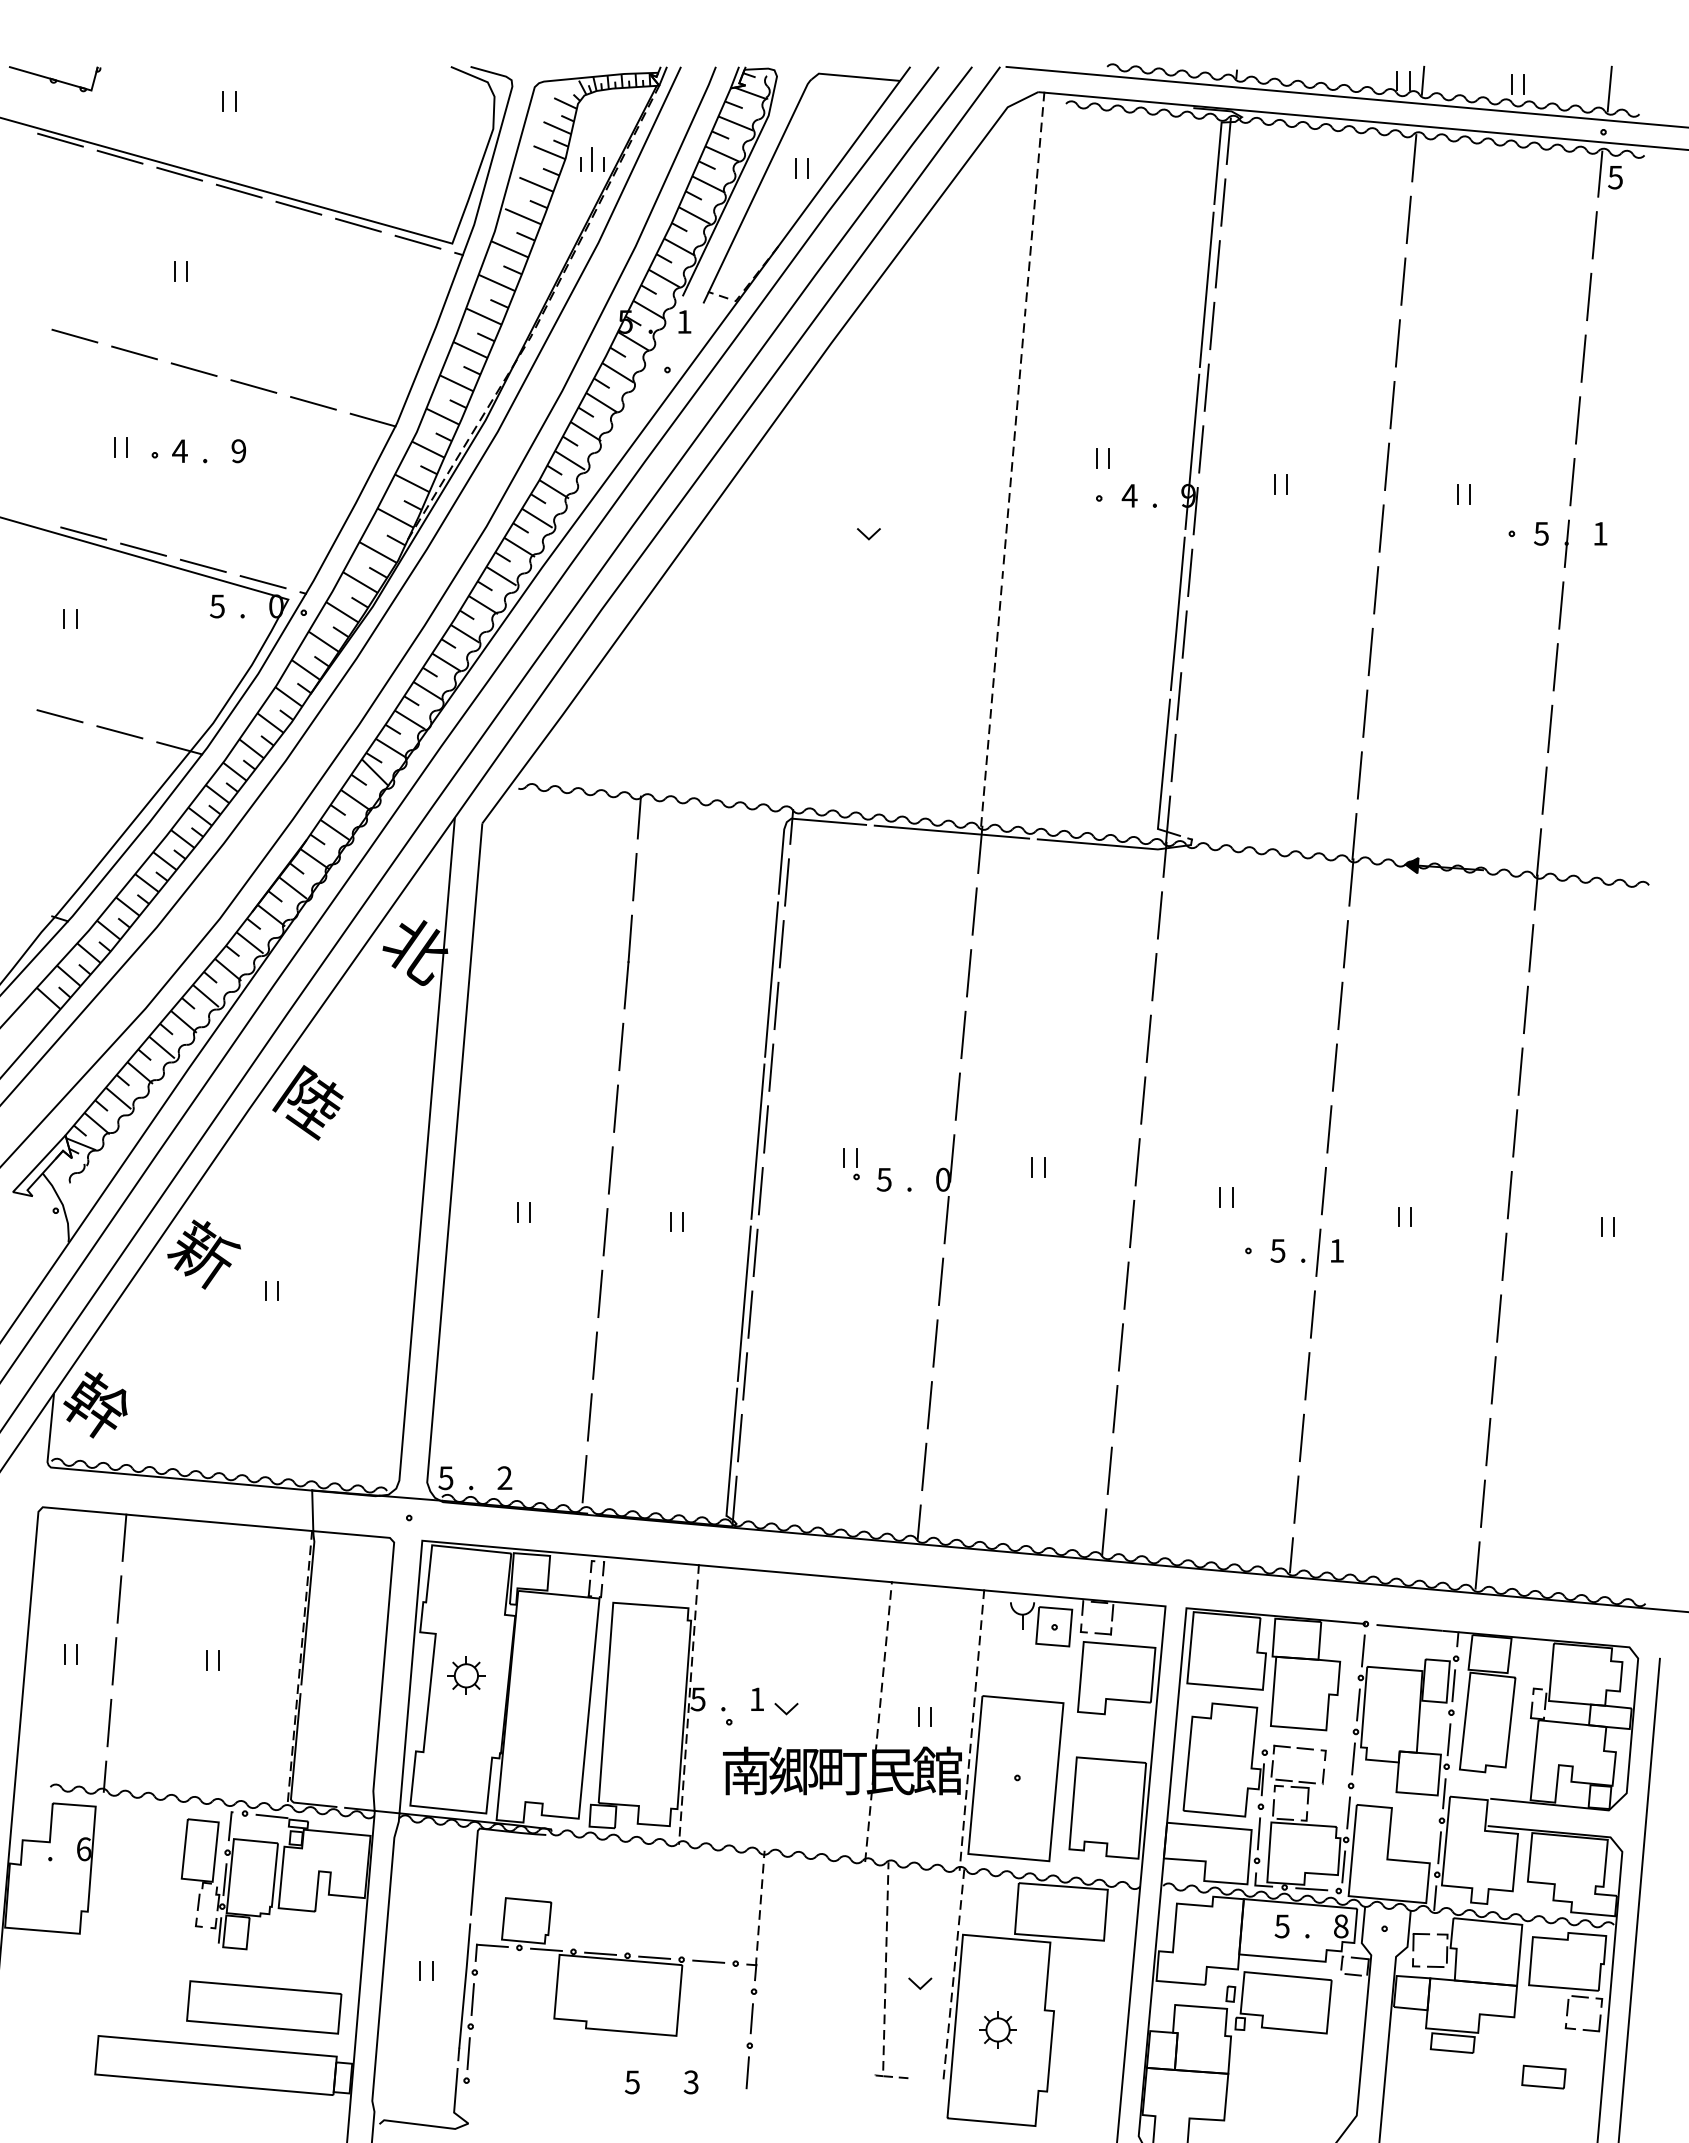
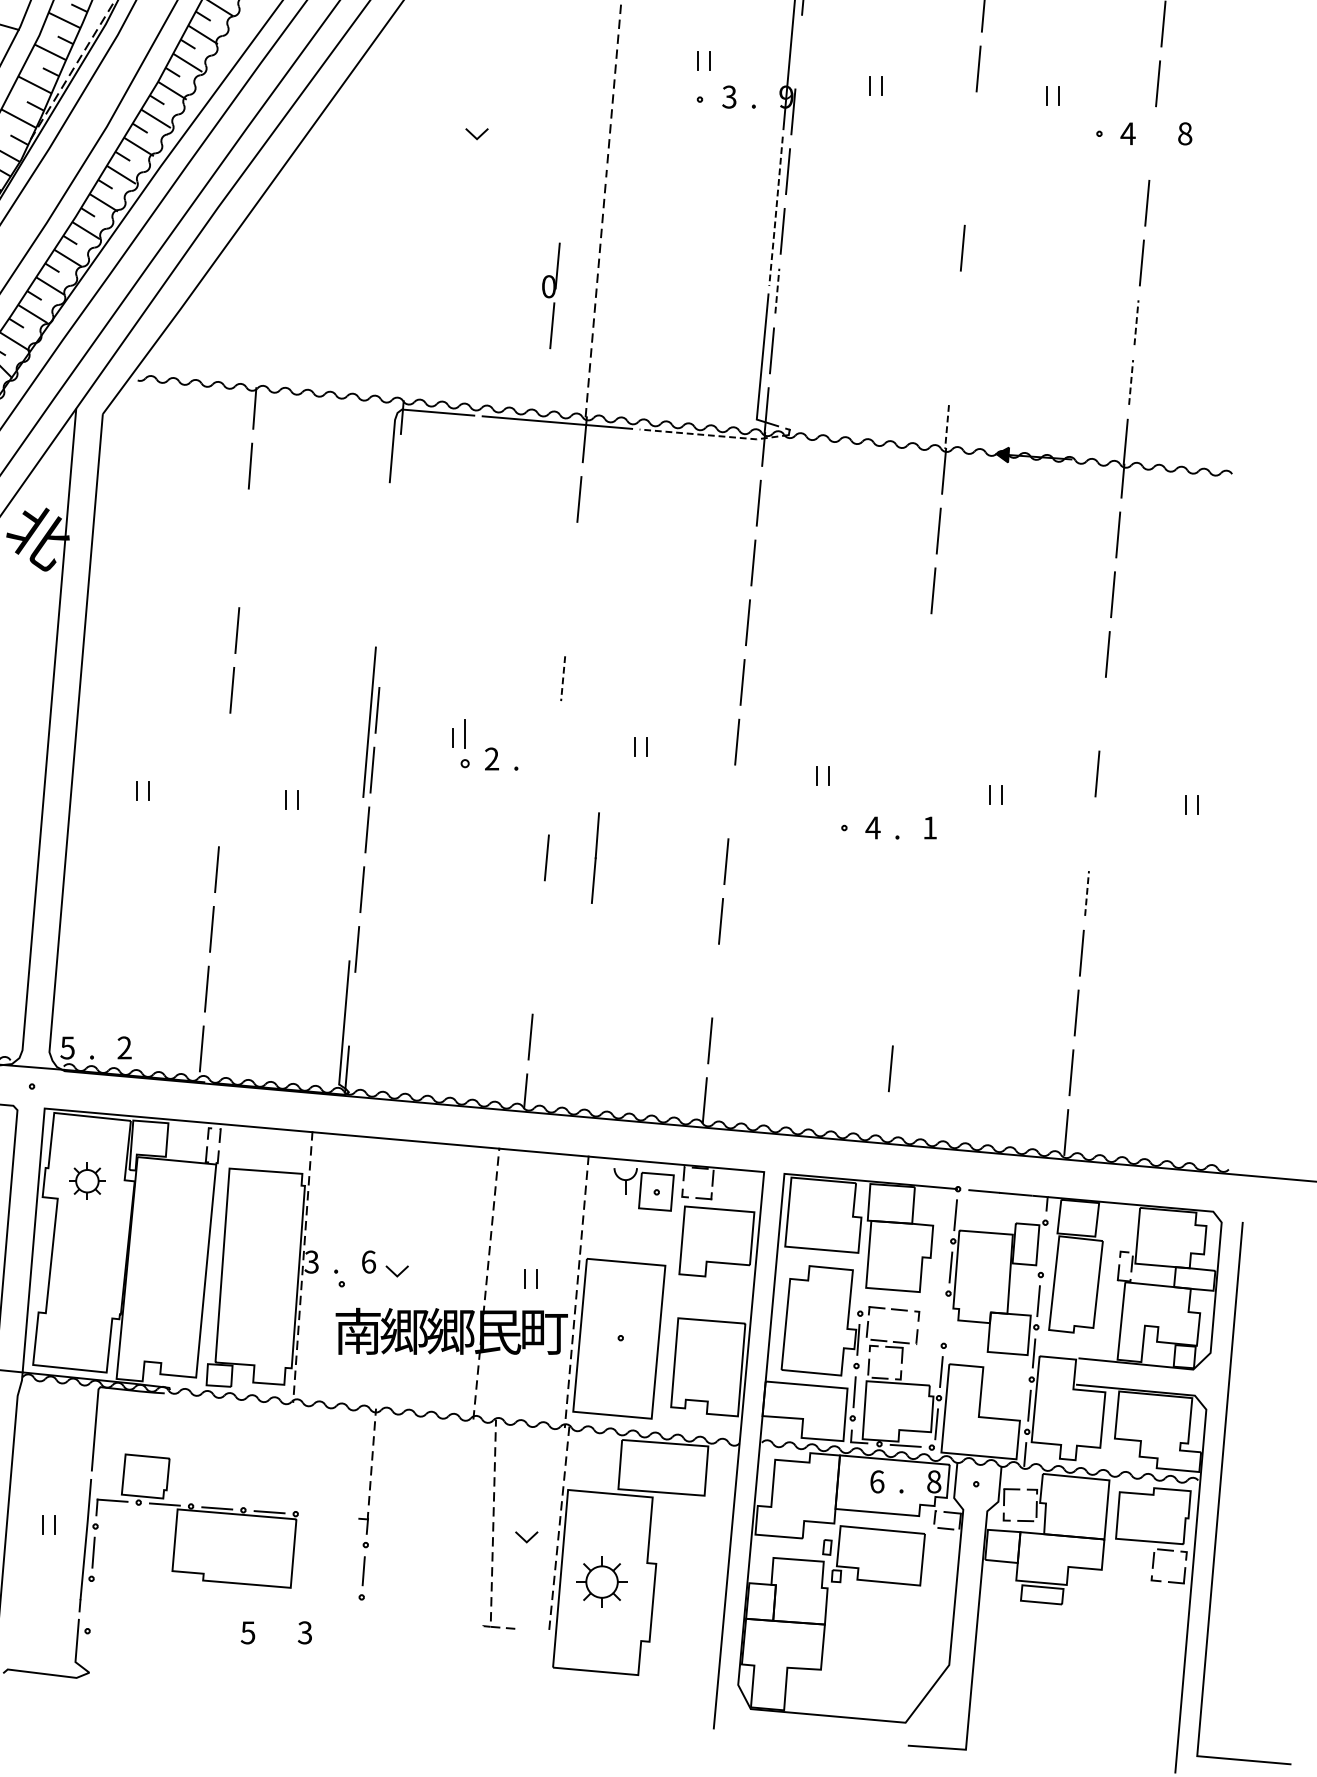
line: (1201, 449) -> (798, 52), removed
text: (1129, 495) -> (729, 96), 4 -> 3
line: (1381, 528) -> (973, 128), removed
text: (1541, 533) -> (1128, 133), 5 -> 4
text: (1600, 533) -> (1185, 133), 1 -> 8
part: (1566, 543) -> (1152, 143), removed
line: (1376, 590) -> (968, 188), removed
line: (1177, 614) -> (775, 211), solid -> dashed
line: (1179, 695) -> (777, 290), solid -> dashed
line: (1365, 713) -> (957, 307), removed
line: (1550, 728) -> (1136, 322), solid -> dashed
line: (1359, 775) -> (951, 367), removed
line: (1544, 790) -> (1131, 382), solid -> dashed
line: (1354, 836) -> (947, 426), solid -> dashed
line: (1114, 845) -> (714, 435), solid -> dashed
line: (786, 882) -> (397, 471), removed
line: (781, 944) -> (392, 531), removed
line: (627, 961) -> (594, 857), moved
line: (968, 973) -> (573, 559), removed
line: (771, 979) -> (382, 565), removed
line: (776, 1005) -> (387, 590), removed
line: (963, 1034) -> (568, 618), removed
line: (771, 1067) -> (382, 650), removed
line: (1334, 1067) -> (927, 650), removed
line: (957, 1097) -> (562, 679), solid -> dashed
line: (1329, 1129) -> (922, 710), removed
line: (1515, 1133) -> (1102, 714), removed
part: (856, 1164) -> (465, 744), size x1.6
line: (610, 1170) -> (226, 750), removed
text: (883, 1179) -> (491, 758), 5 -> 2
part: (945, 1189) -> (551, 296), moved
line: (1323, 1190) -> (917, 769), removed
line: (1132, 1224) -> (732, 802), removed
line: (605, 1232) -> (222, 810), removed
text: (1277, 1250) -> (872, 827), 5 -> 4
line: (1318, 1252) -> (912, 829), removed
line: (1504, 1256) -> (1092, 833), removed
line: (743, 1303) -> (355, 878), removed
line: (1312, 1314) -> (906, 889), removed
line: (1499, 1318) -> (1087, 893), solid -> dashed
line: (935, 1343) -> (541, 917), removed
line: (1307, 1376) -> (901, 949), removed
line: (929, 1405) -> (535, 977), removed
line: (1115, 1408) -> (715, 980), removed
line: (739, 1437) -> (351, 1008), removed
line: (1301, 1437) -> (895, 1008), removed
line: (1291, 1555) -> (886, 1122), removed
part: (466, 1675) -> (87, 1180), moved
line: (1453, 1685) -> (1042, 1248), removed
text: (698, 1698) -> (312, 1261), 5 -> 3
text: (757, 1699) -> (369, 1262), 1 -> 6
line: (1353, 1758) -> (946, 1319), removed
text: (841, 1770) -> (450, 1330), 町 -> 郷
text: (937, 1770) -> (543, 1330), 館 -> 町
text: (1281, 1926) -> (876, 1481), 5 -> 6
part: (715, 1962) -> (328, 1516), removed
part: (997, 2029) -> (601, 1581), size x1.4
line: (468, 2053) -> (89, 1604), removed
line: (747, 2072) -> (359, 1623), removed
part: (1543, 2076) -> (1130, 1627), removed

